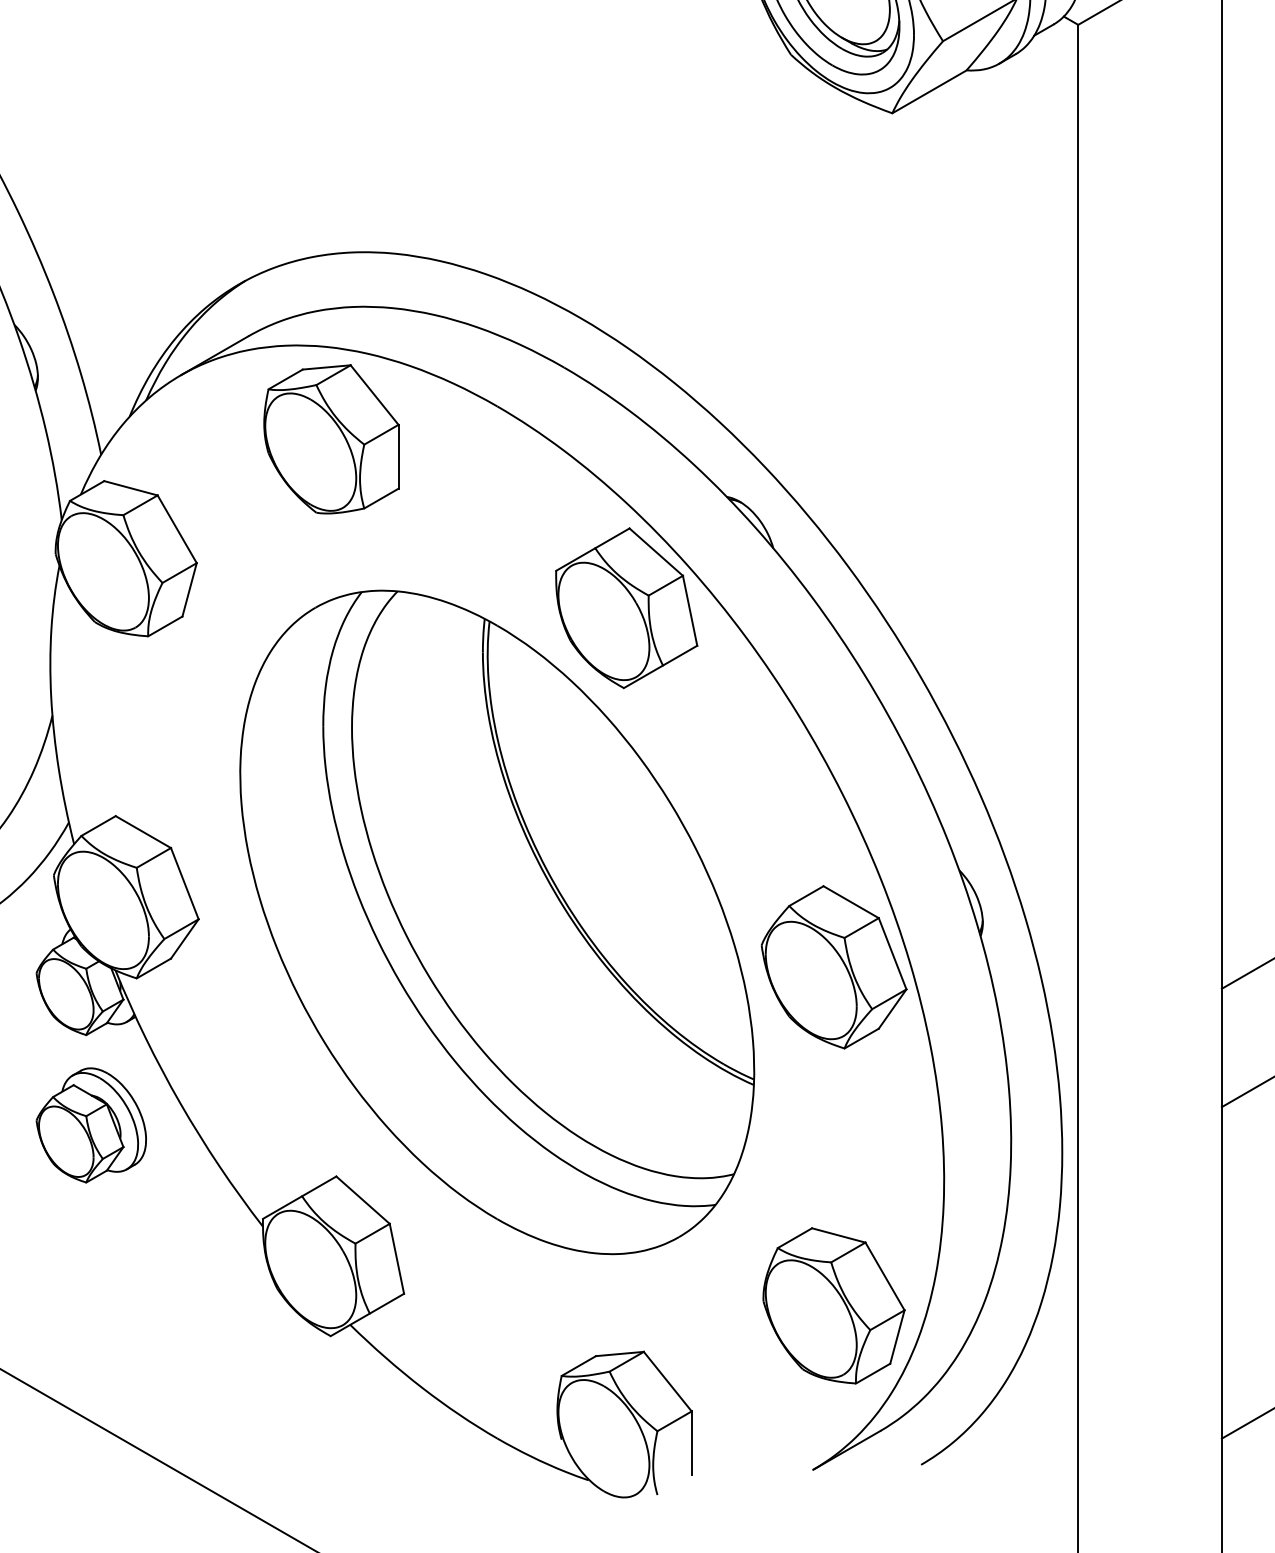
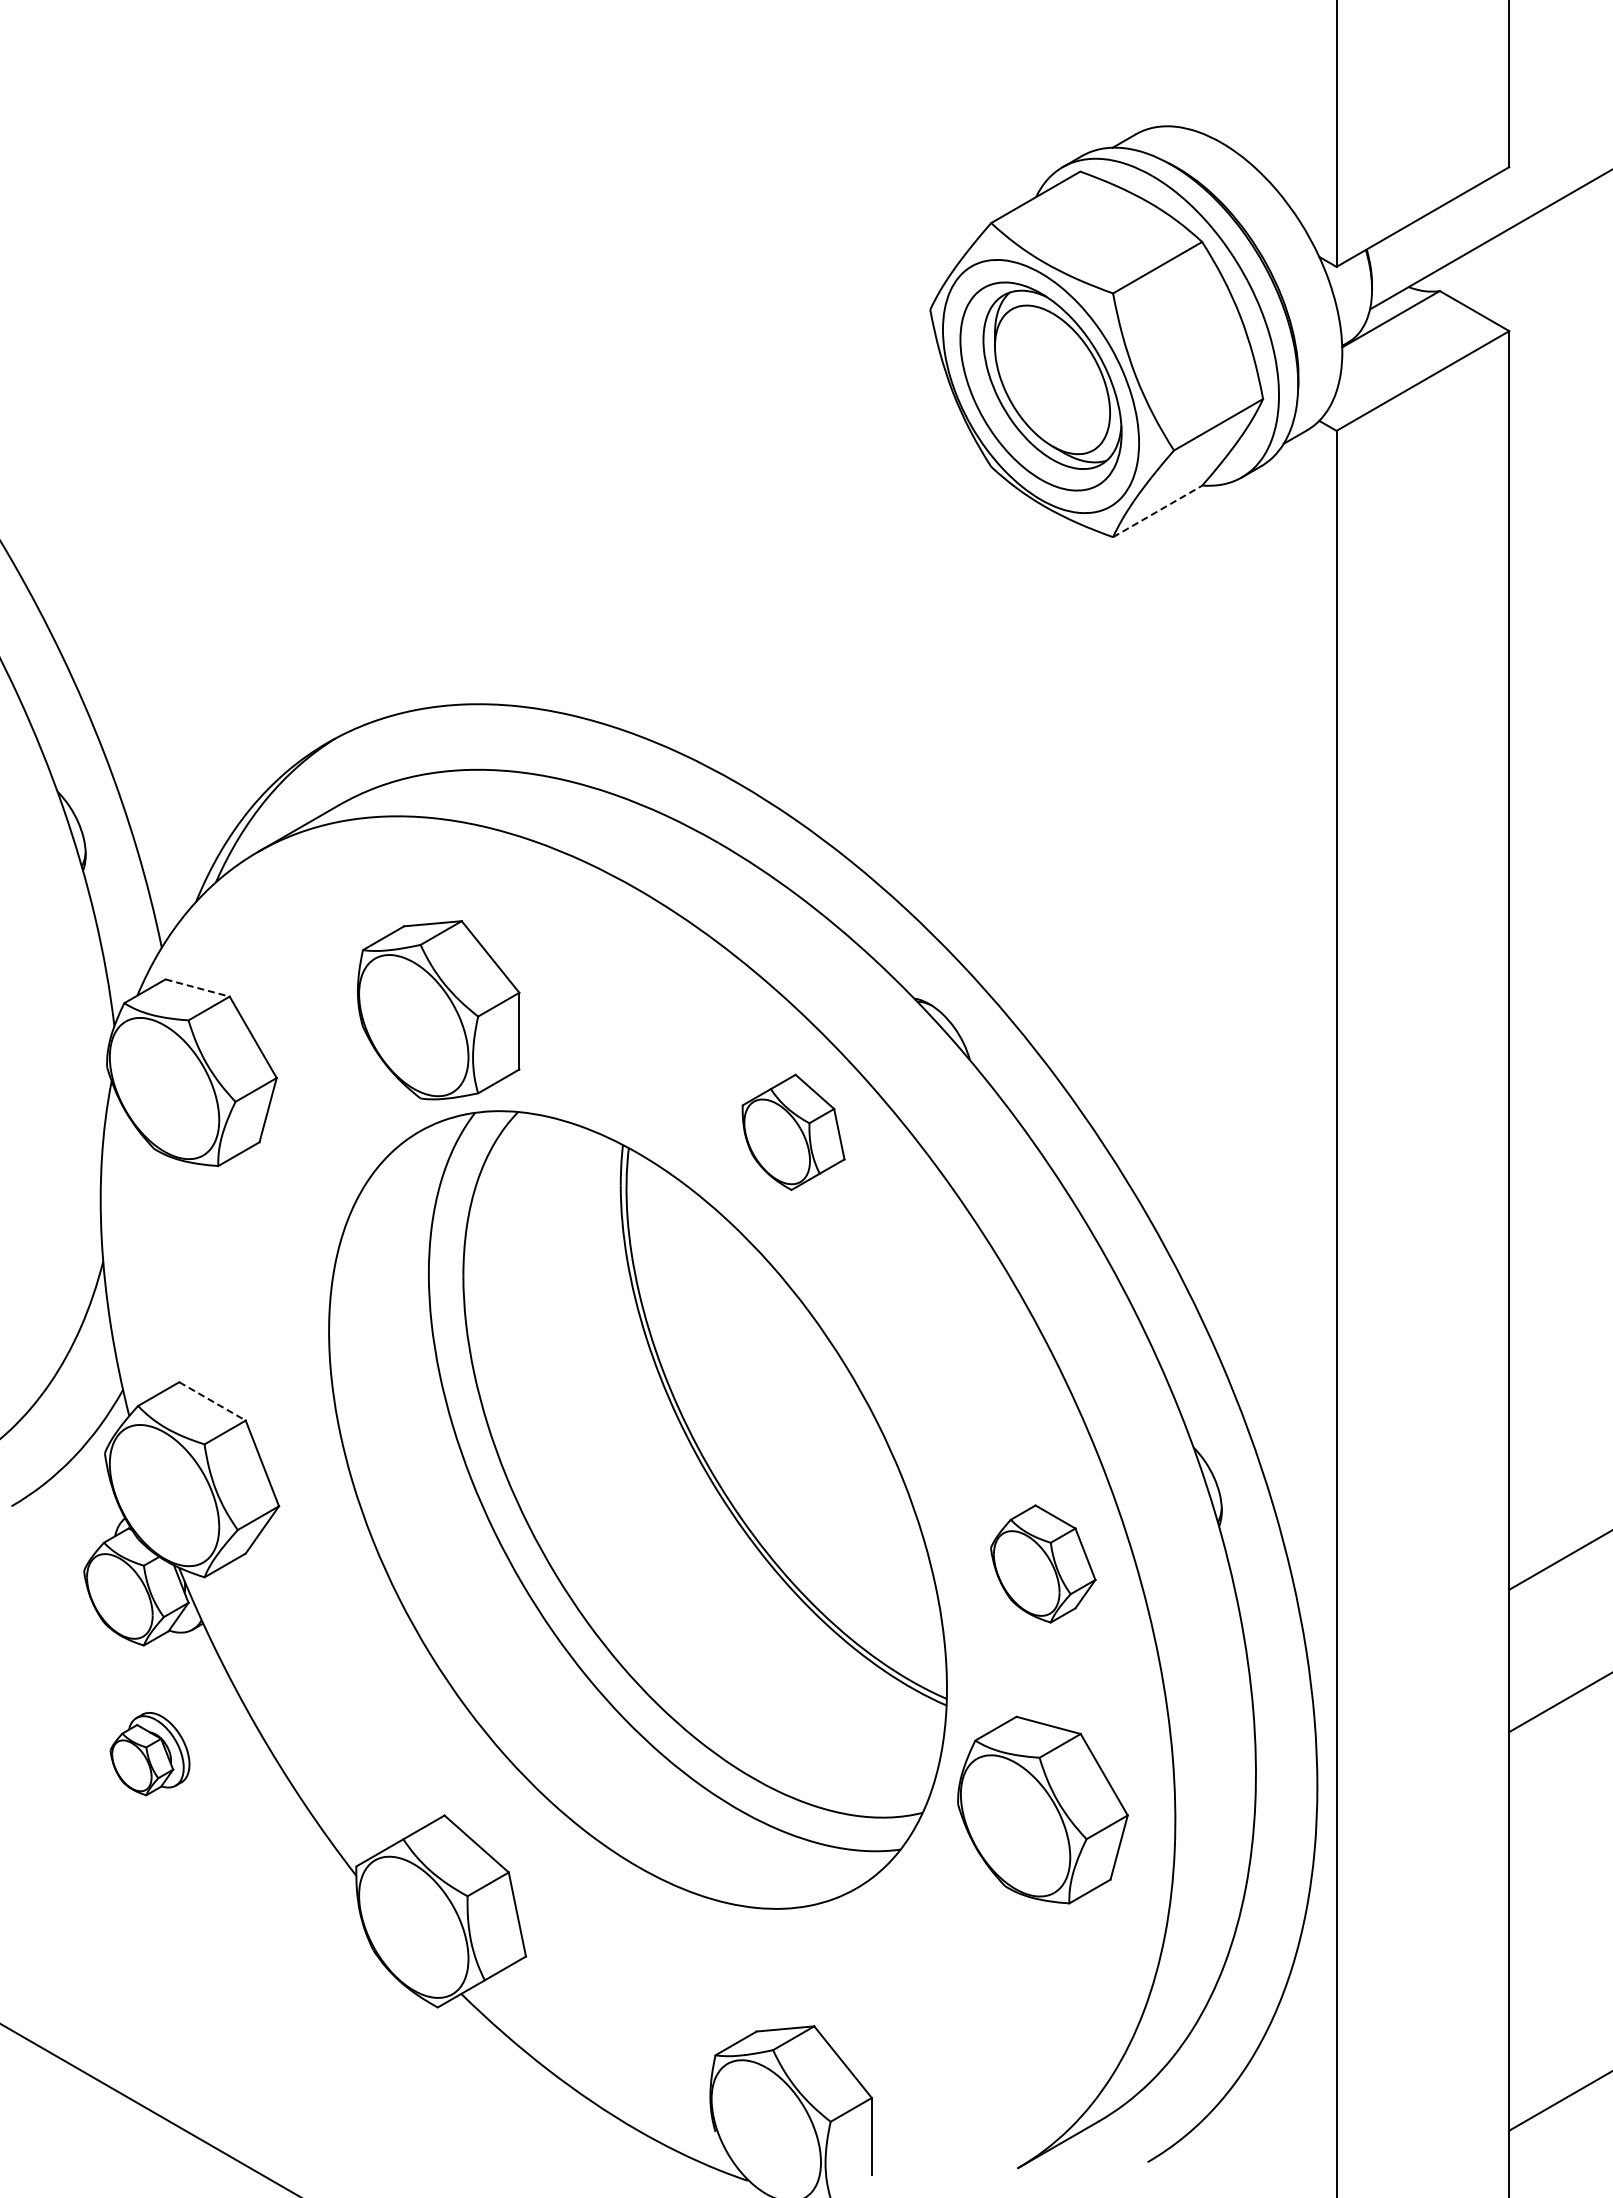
line: (930, 91) -> (1158, 511), solid -> dashed
part: (331, 439) -> (438, 1010), moved
line: (131, 488) -> (198, 988), solid -> dashed
part: (626, 608) -> (793, 1132), size x0.6
line: (143, 832) -> (212, 1401), solid -> dashed
part: (834, 966) -> (1043, 1563), size x0.6
part: (90, 1124) -> (149, 1753), size x0.6
part: (833, 1305) -> (1042, 1809), moved

